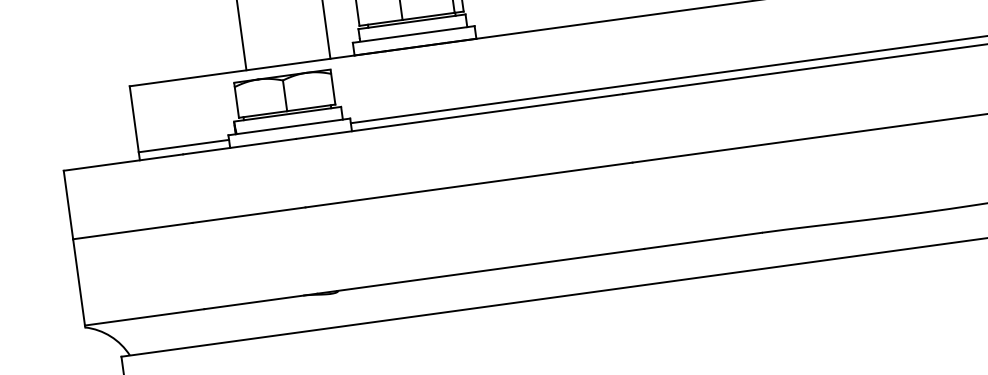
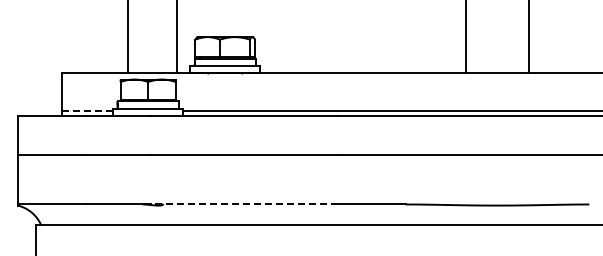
line: (183, 146) -> (87, 111), solid -> dashed
line: (480, 271) -> (244, 204), solid -> dashed

